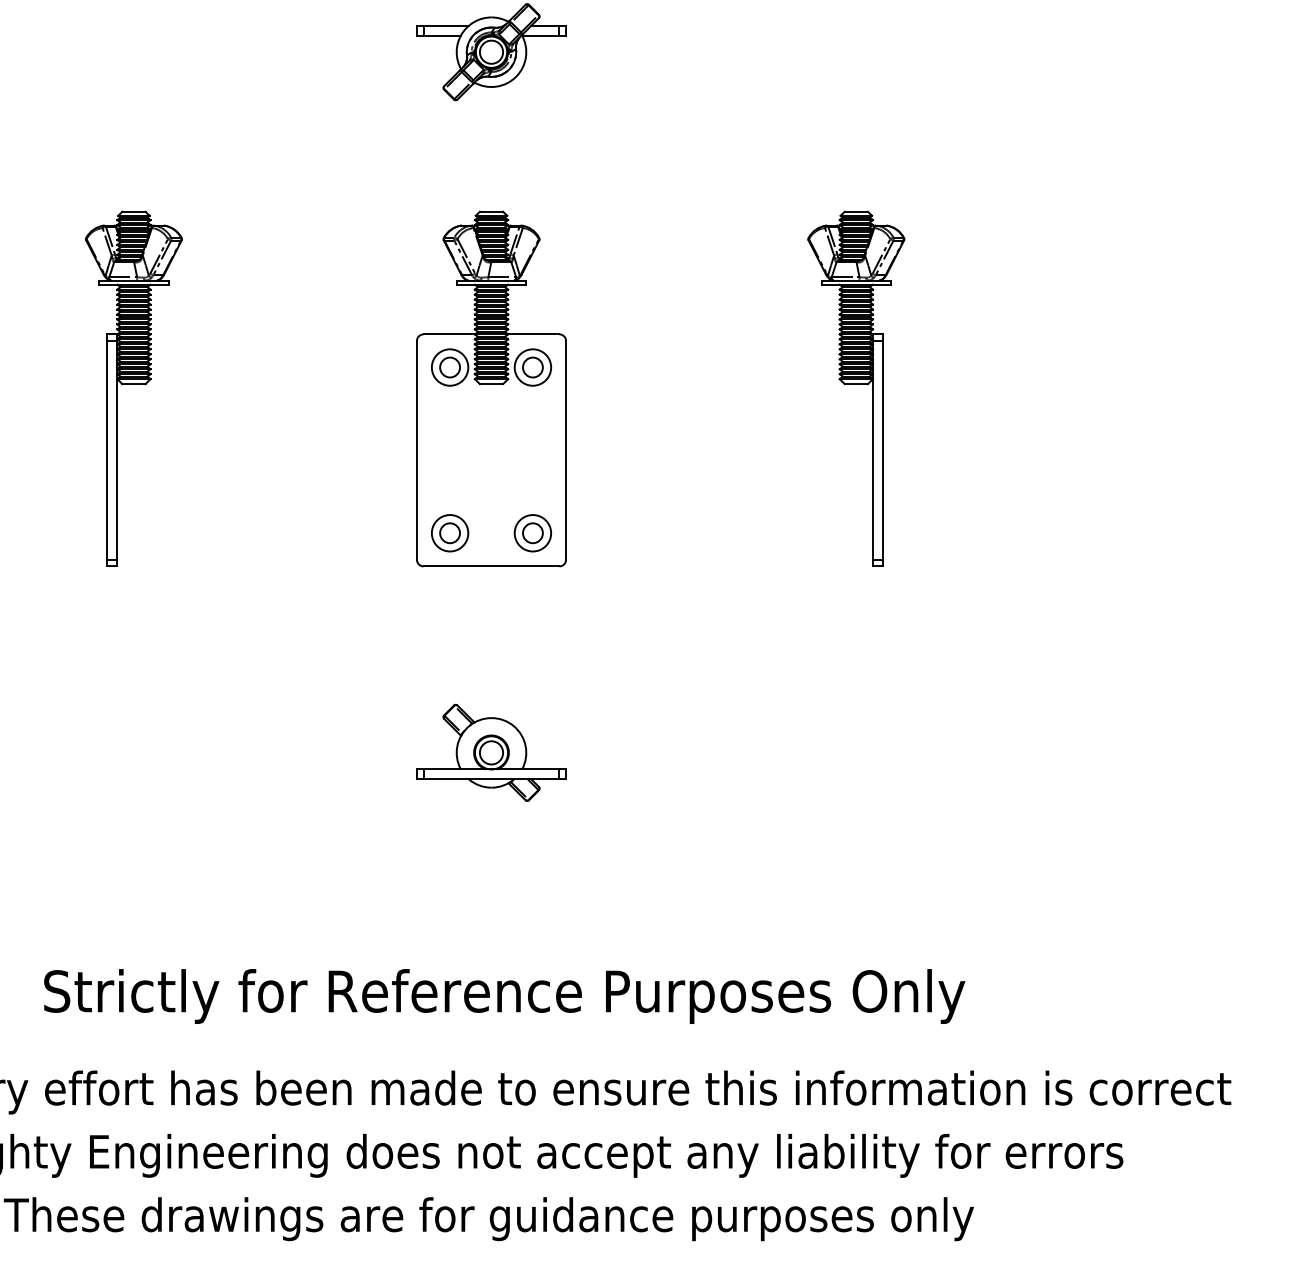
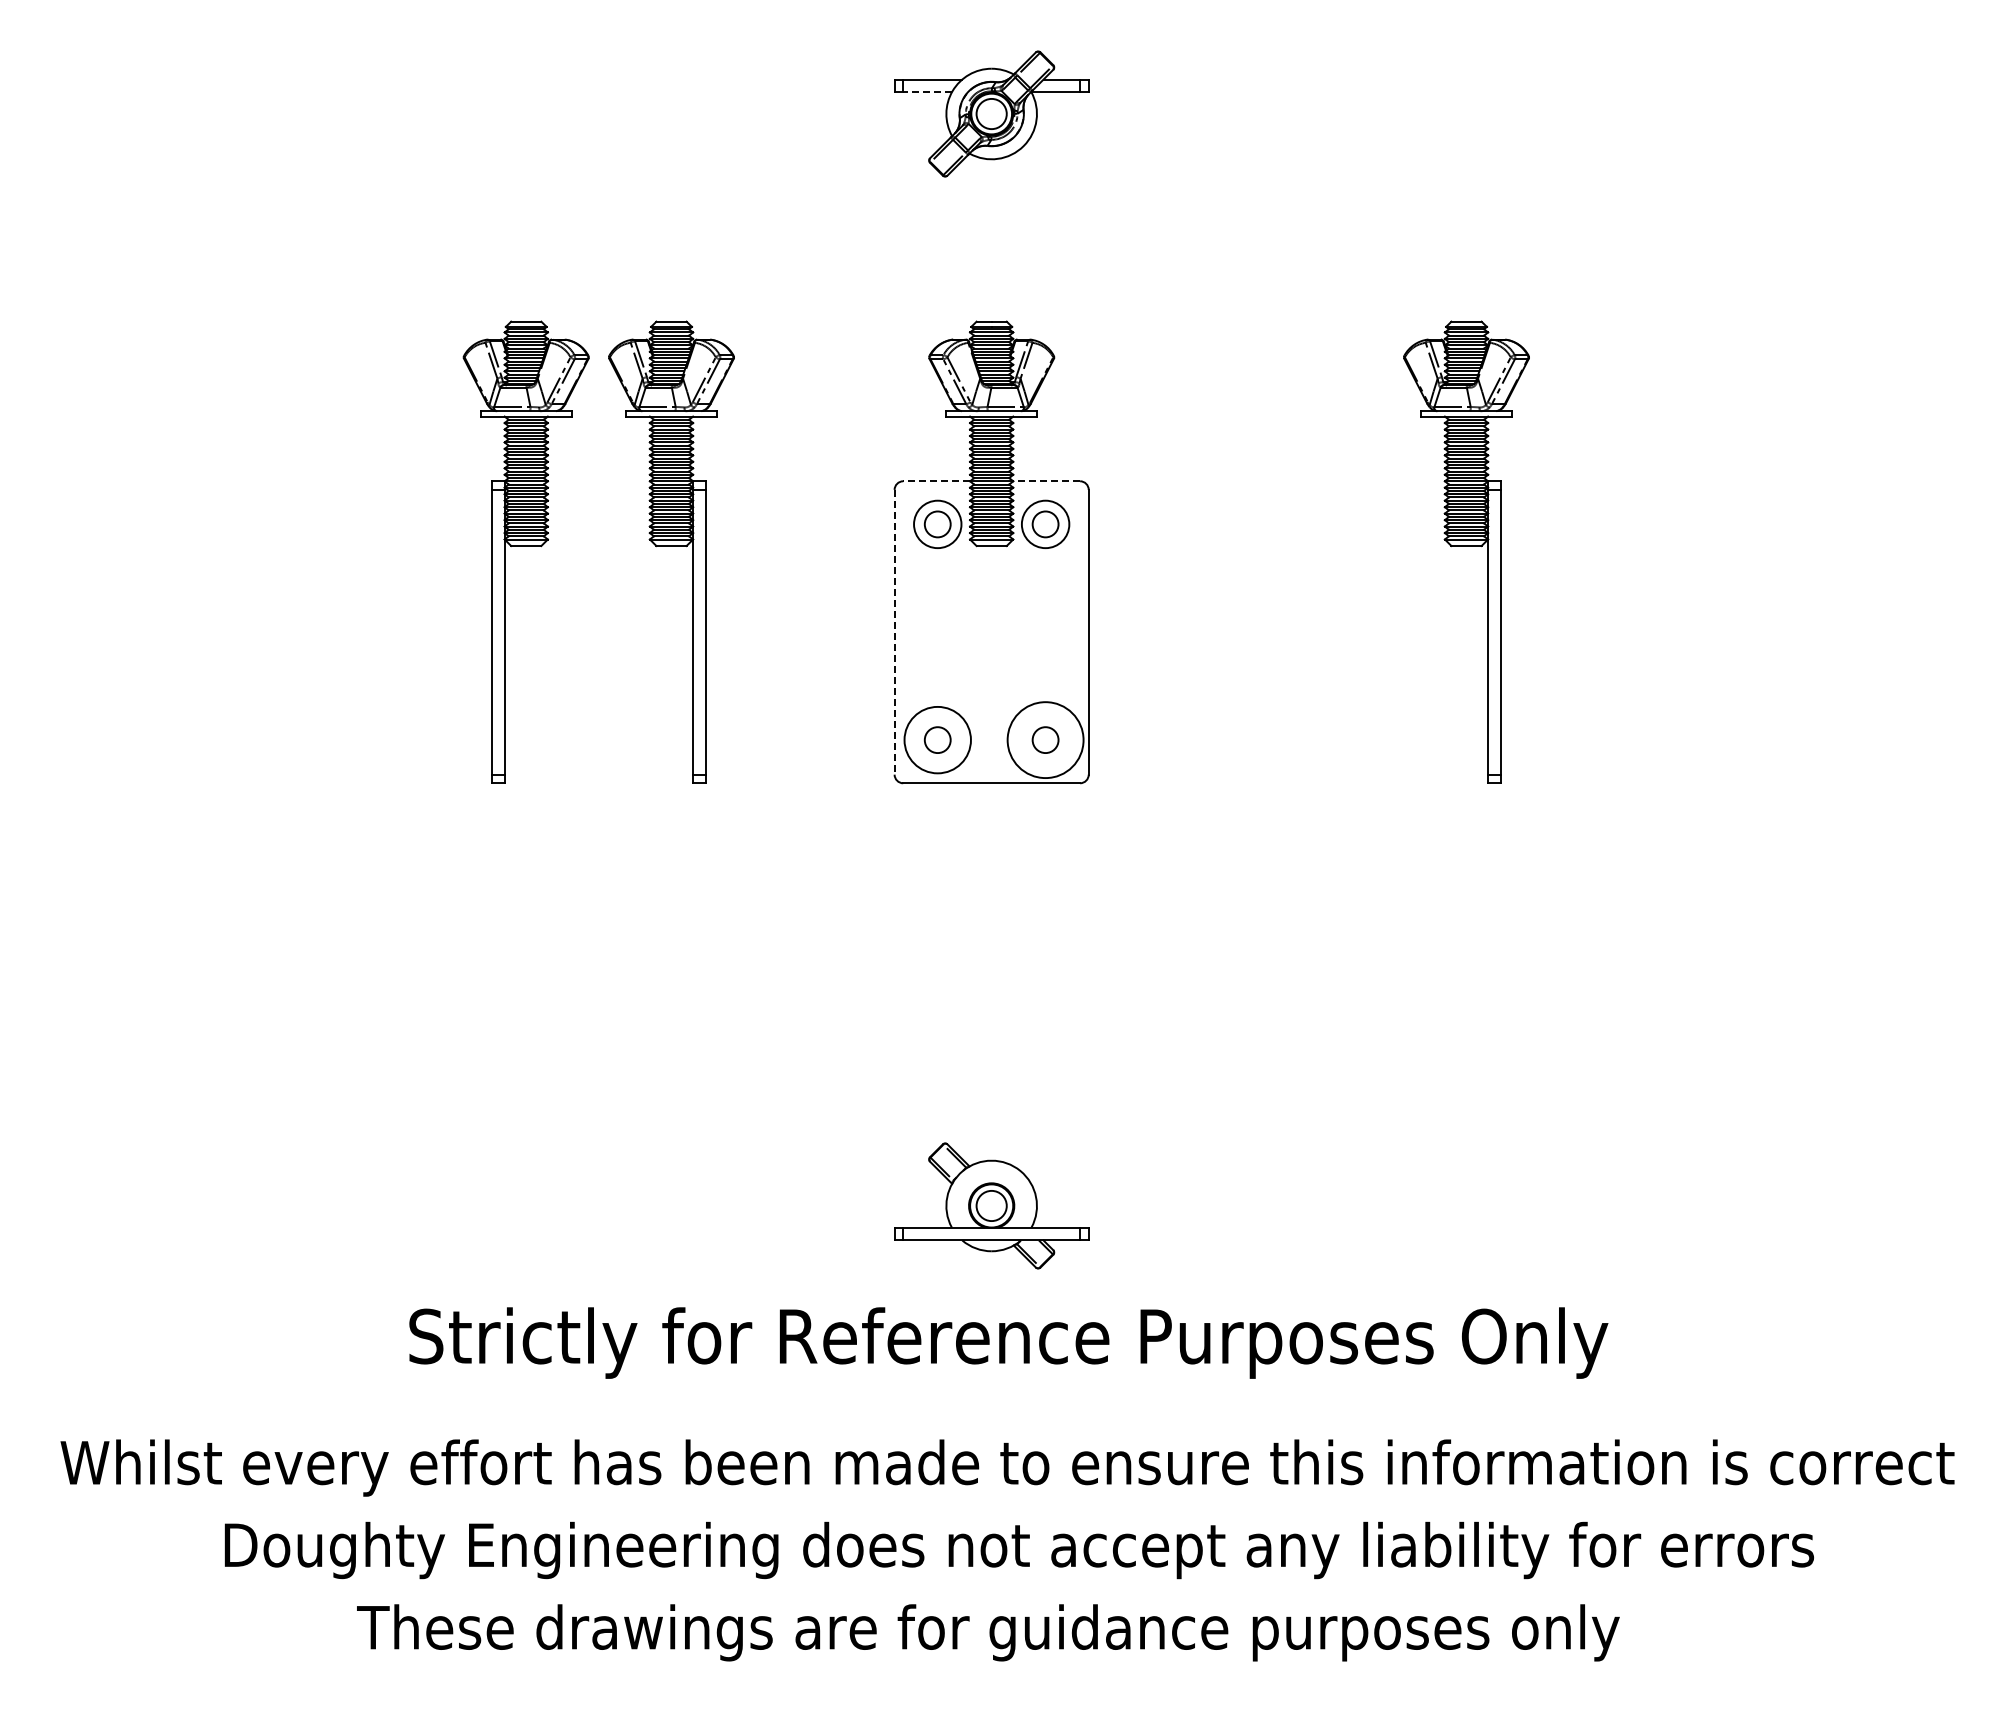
line: (442, 35) -> (927, 92), solid -> dashed
line: (449, 334) -> (936, 481), solid -> dashed
line: (533, 334) -> (1046, 481), solid -> dashed
part: (245, 388) -> (671, 551), added
line: (416, 450) -> (894, 632), solid -> dashed
circle: (449, 532) -> (937, 739), size x1.4
circle: (532, 532) -> (1045, 739), size x1.6
part: (491, 752) -> (991, 1205), moved

